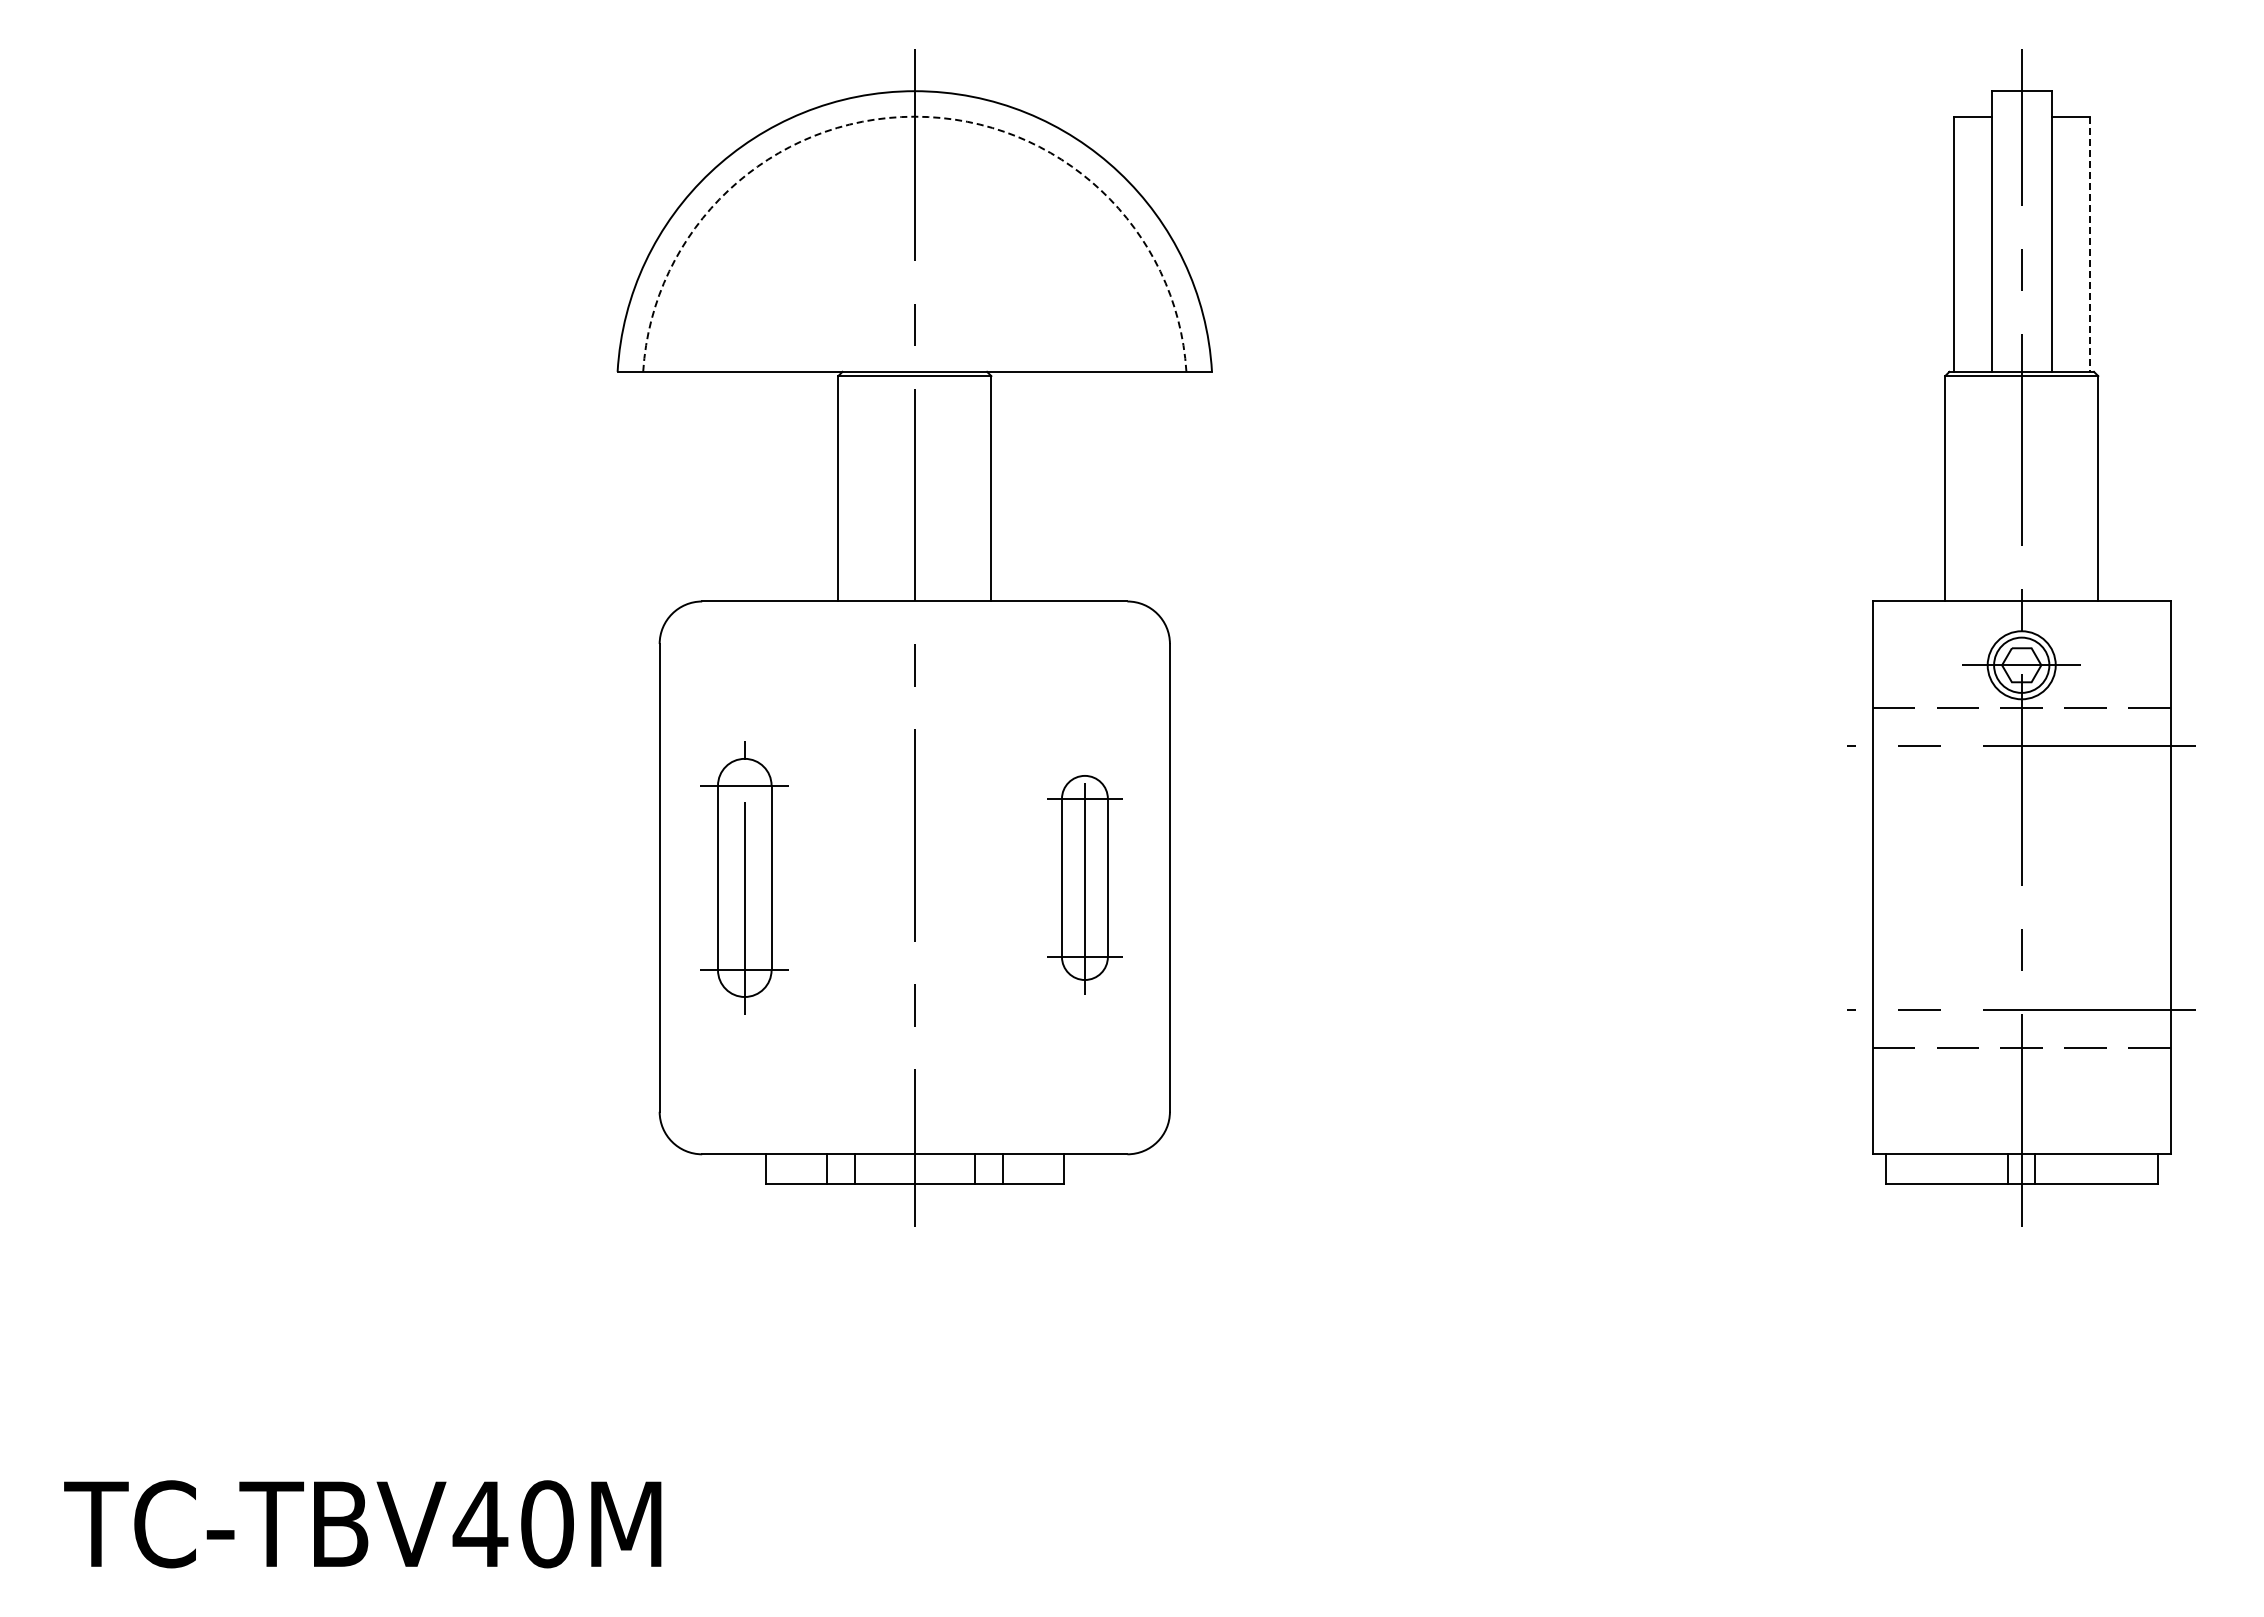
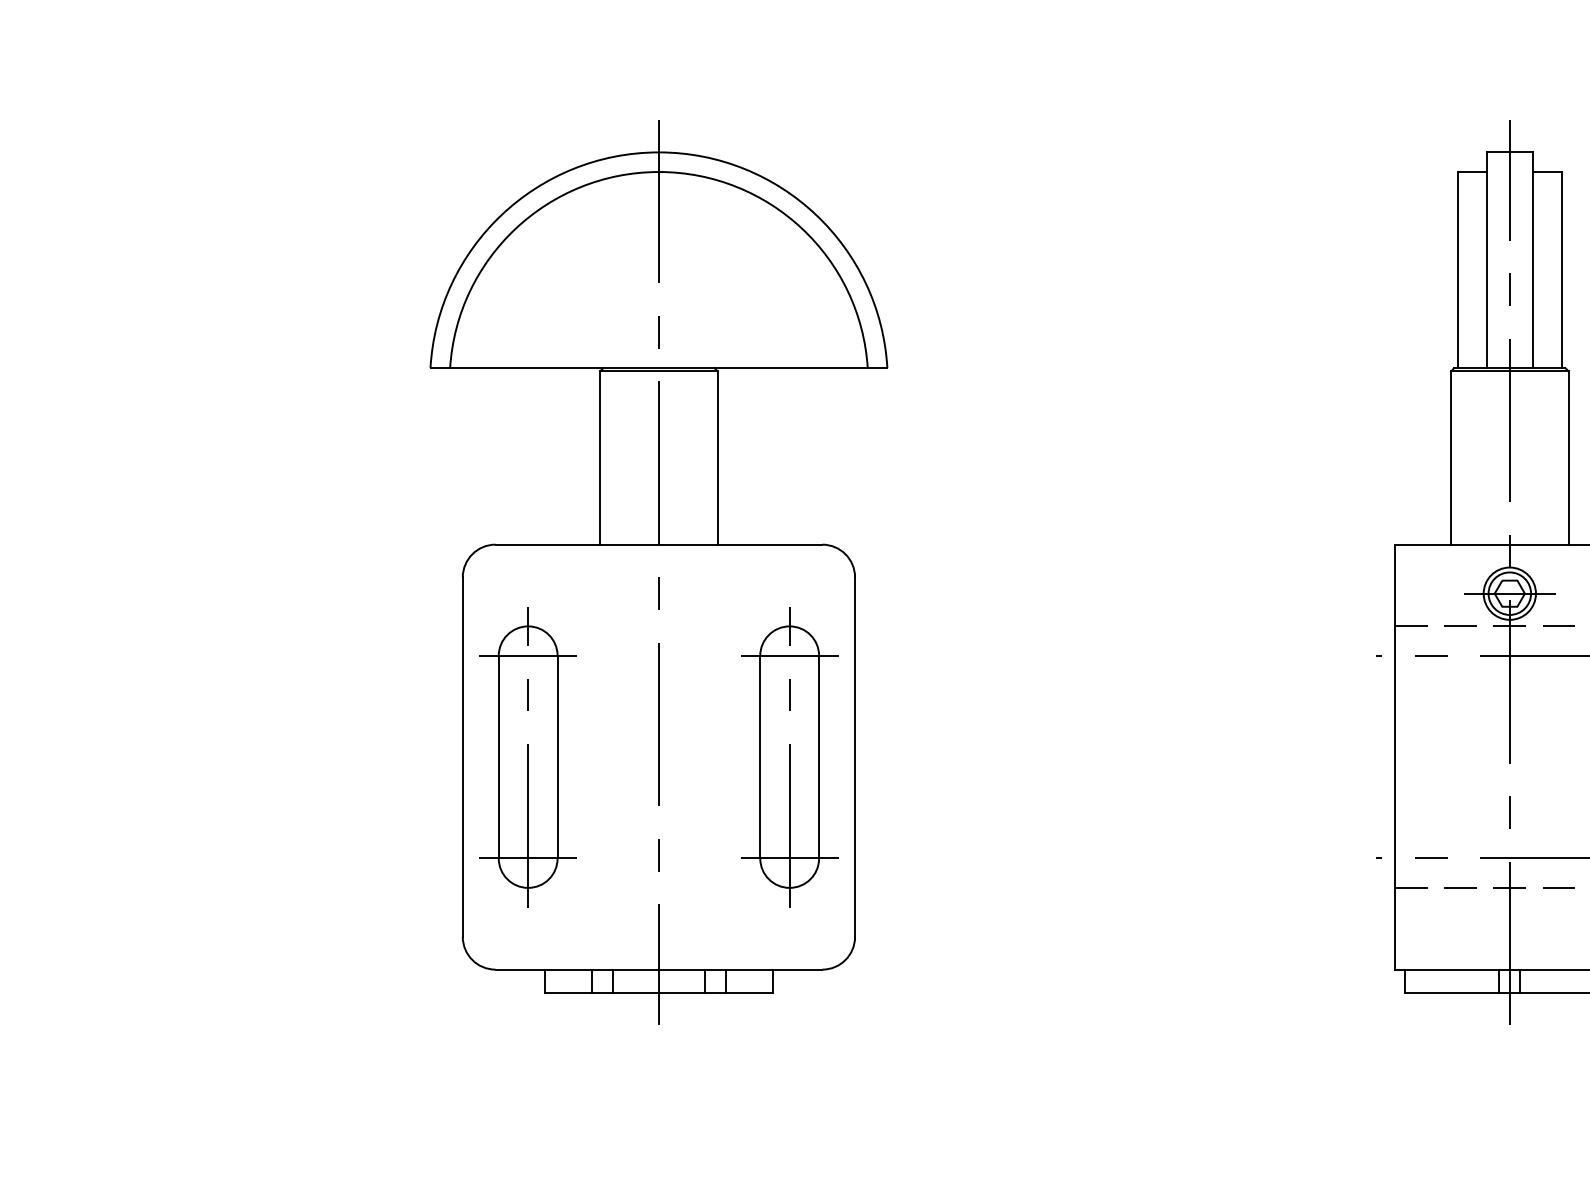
arc: (914, 116) -> (658, 171), dashed -> solid
line: (2089, 244) -> (1561, 270), dashed -> solid
part: (744, 877) -> (528, 756), size x1.43
part: (1084, 877) -> (789, 756), size x1.67

